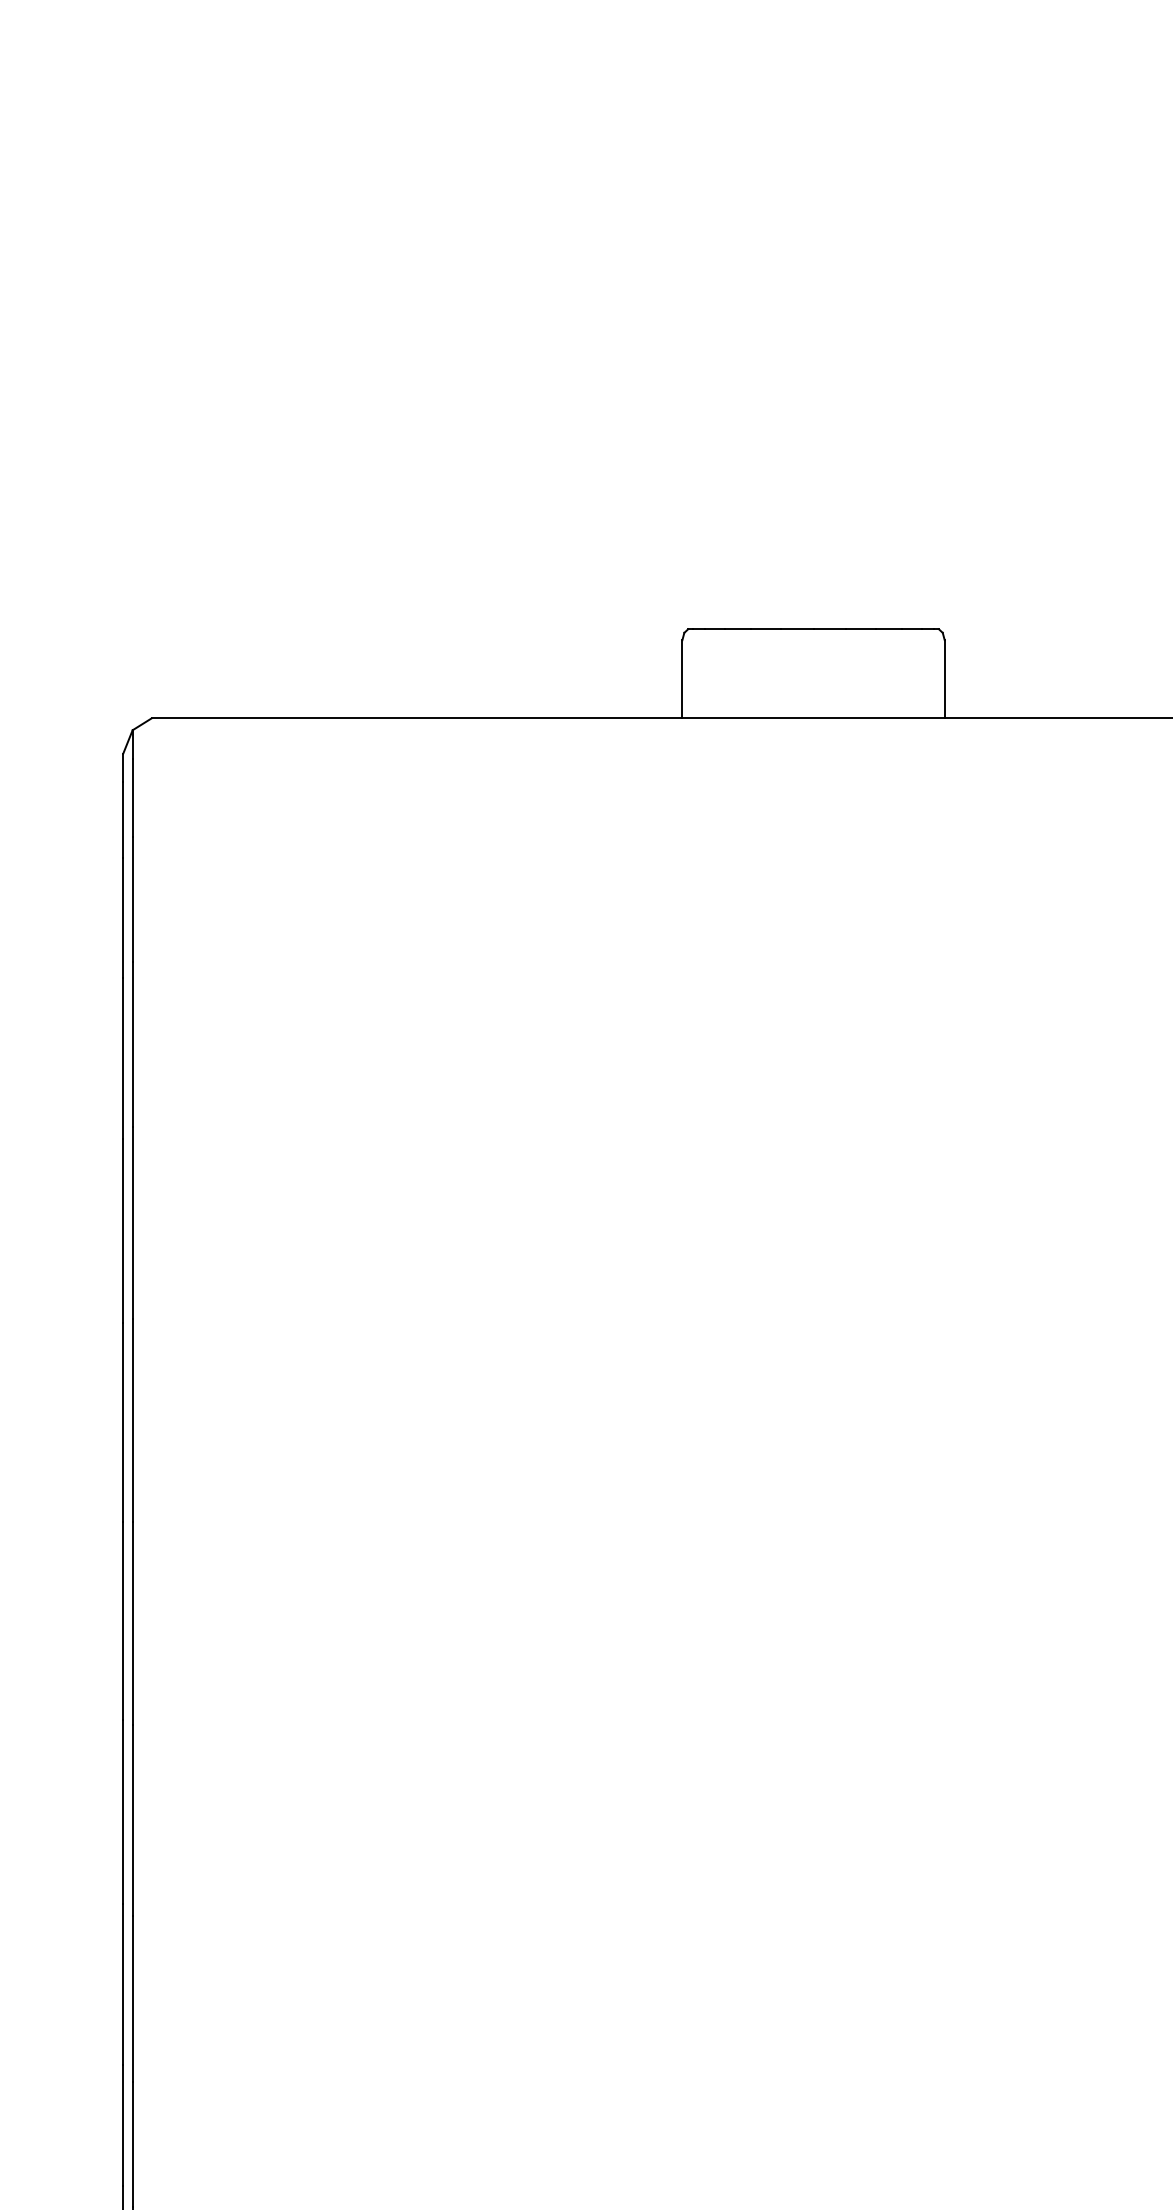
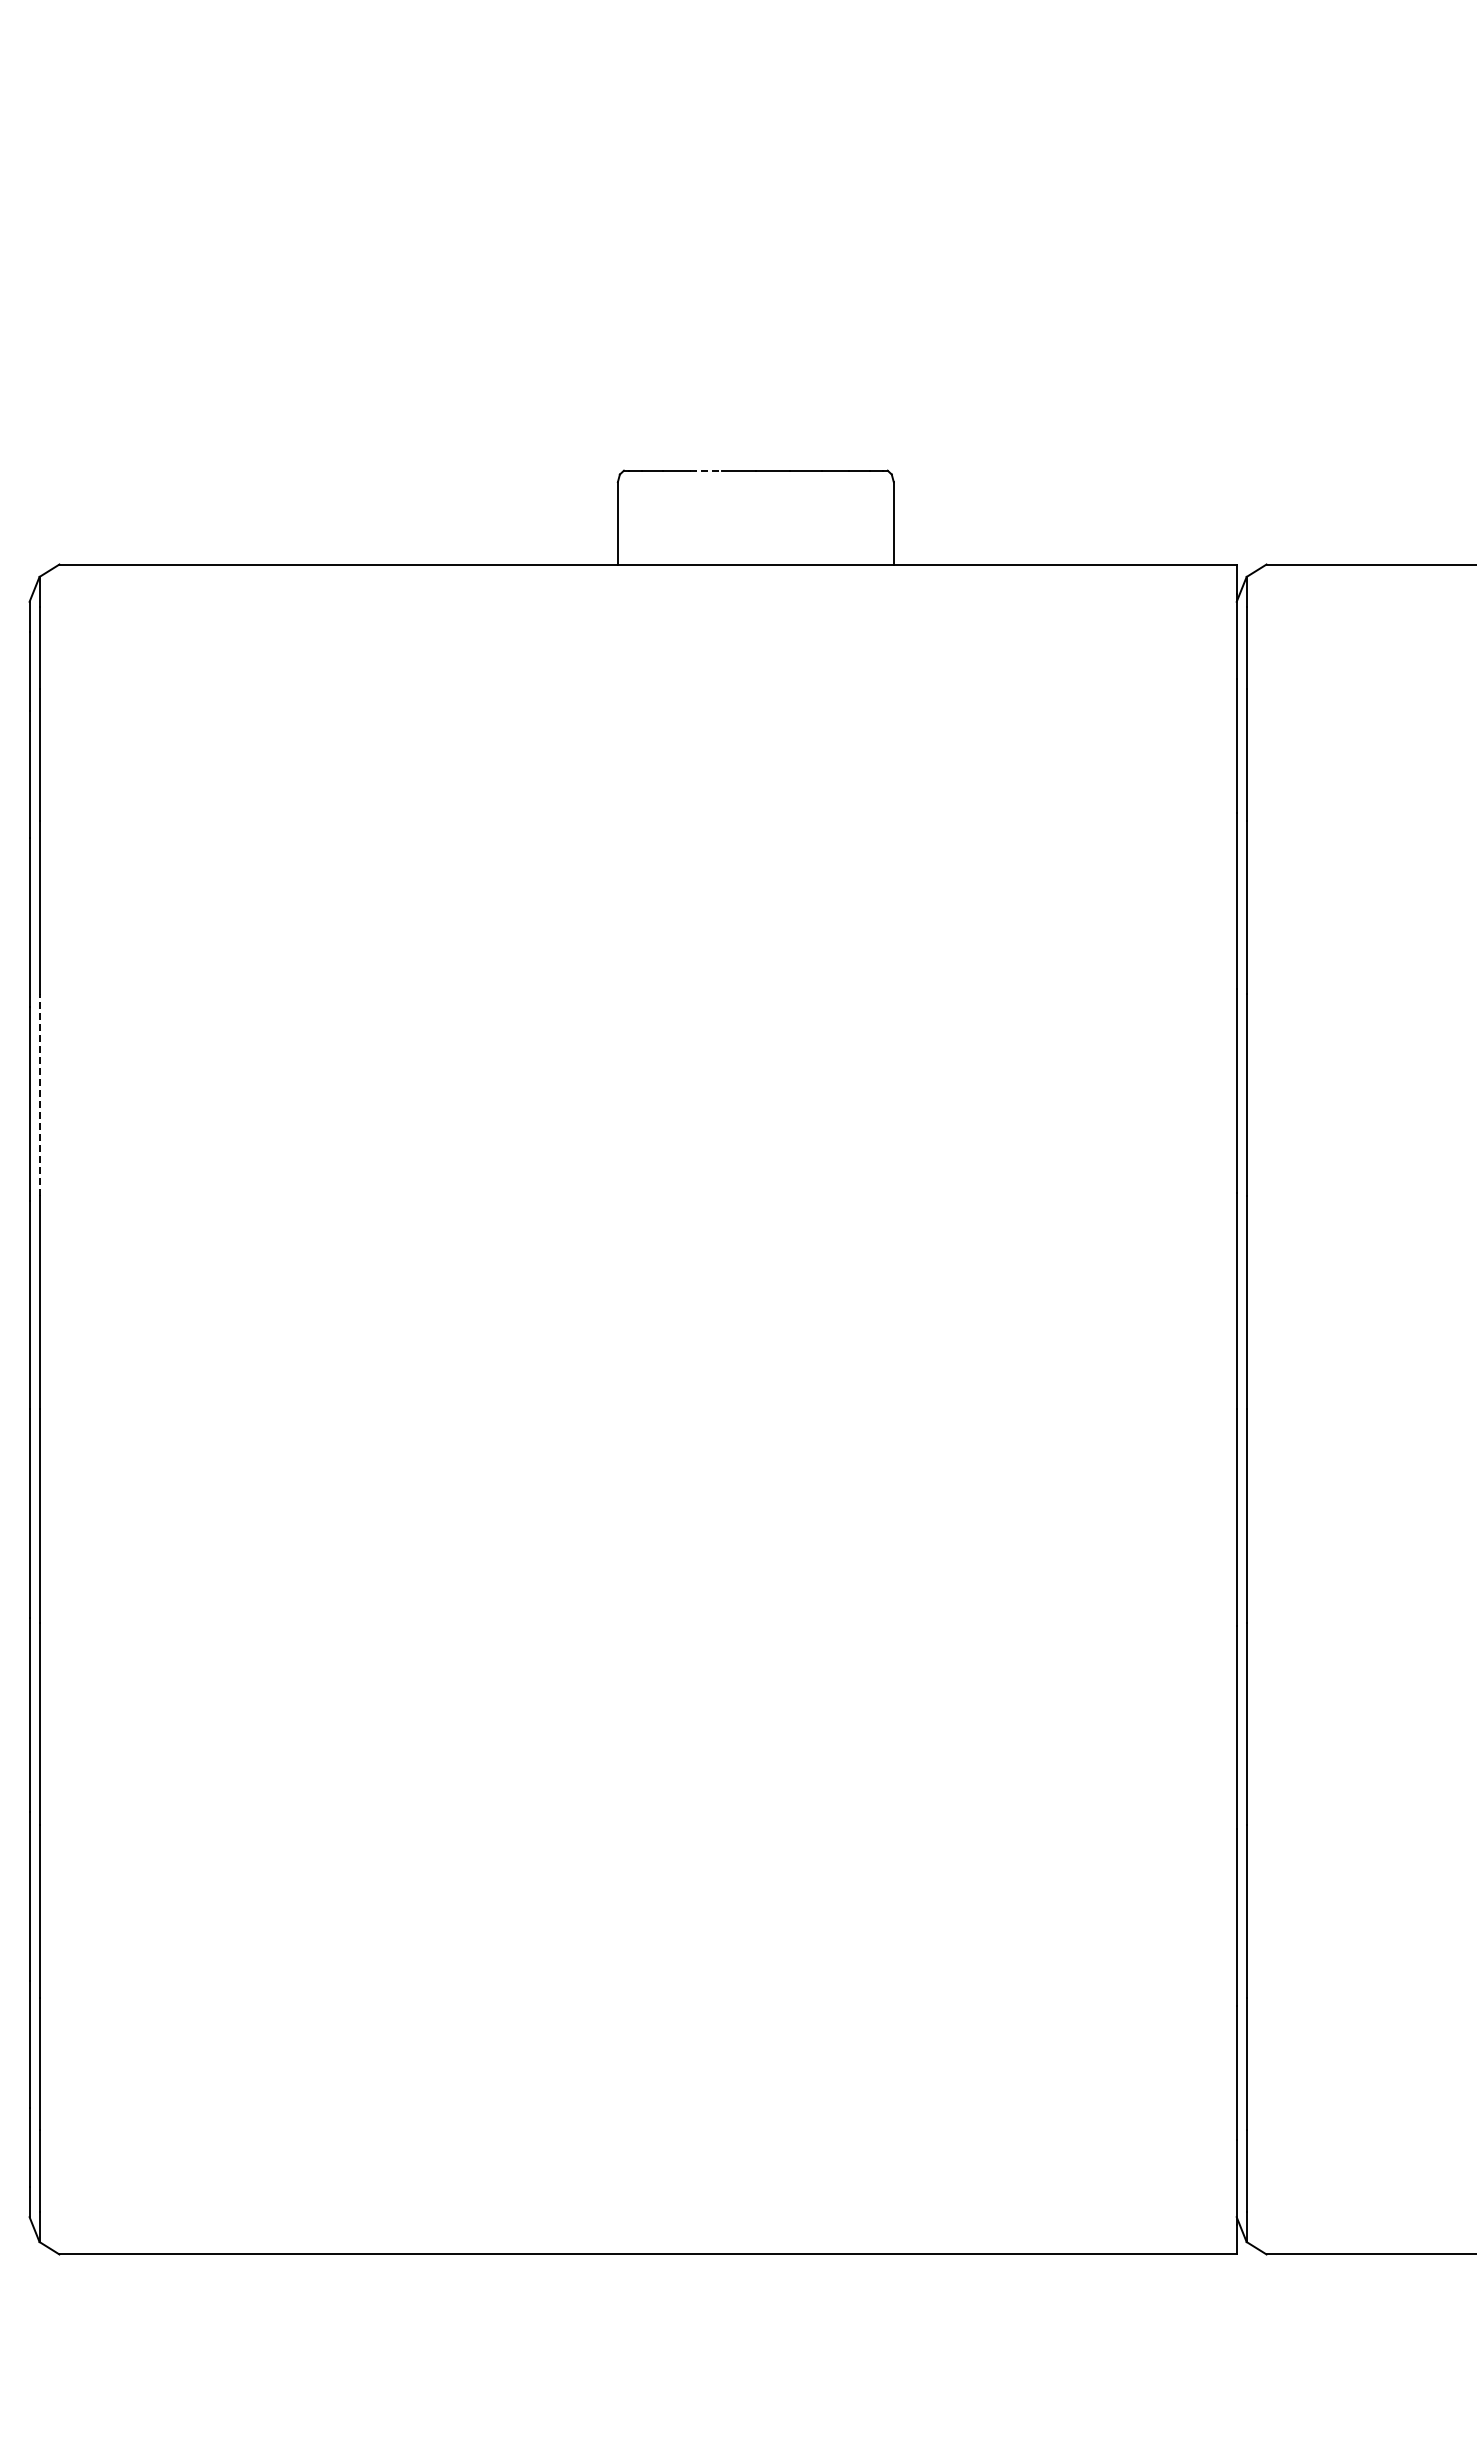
line: (765, 629) -> (705, 470), solid -> dashed
line: (132, 1223) -> (39, 1095), solid -> dashed

